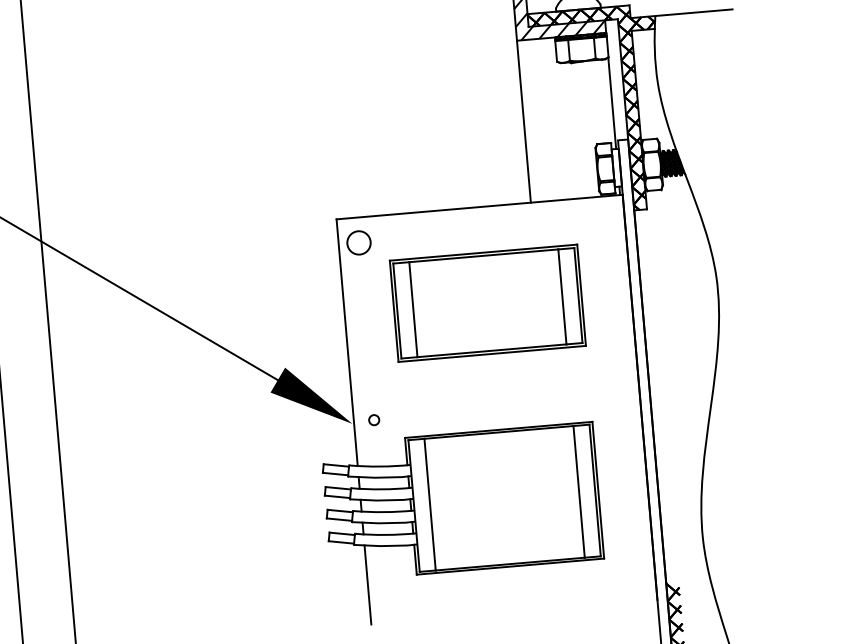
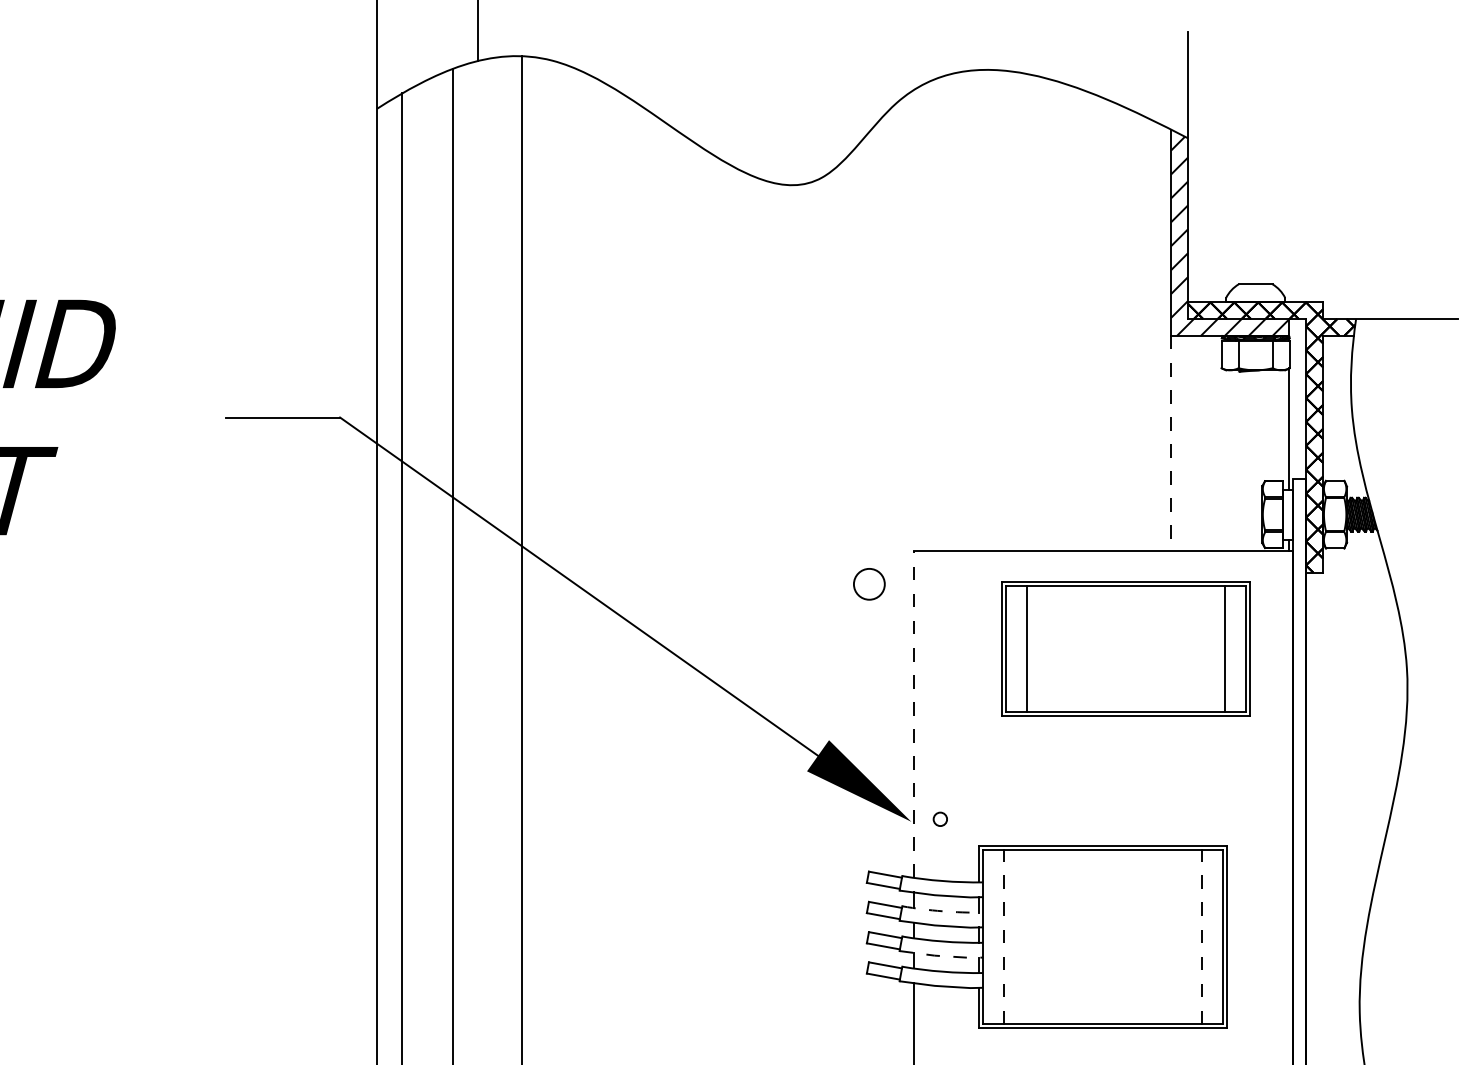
line: (524, 121) -> (1171, 443), solid -> dashed
circle: (359, 243) -> (869, 584), moved
part: (487, 302) -> (1125, 648), moved
line: (347, 342) -> (913, 714), solid -> dashed
arc: (381, 489) -> (942, 911), solid -> dashed
line: (579, 491) -> (1202, 936), solid -> dashed
line: (430, 504) -> (1004, 936), solid -> dashed
line: (383, 523) -> (941, 956), solid -> dashed

